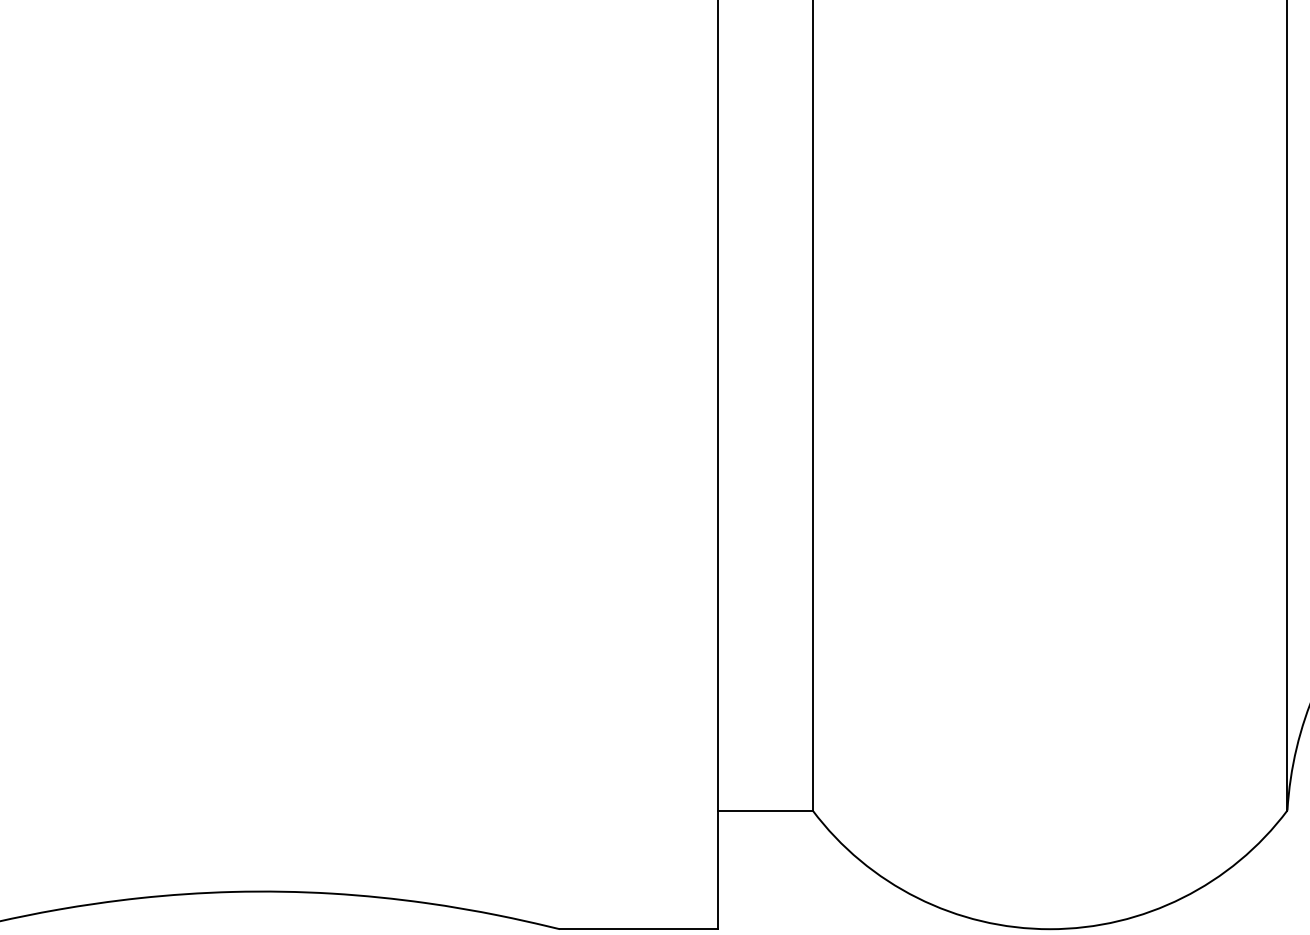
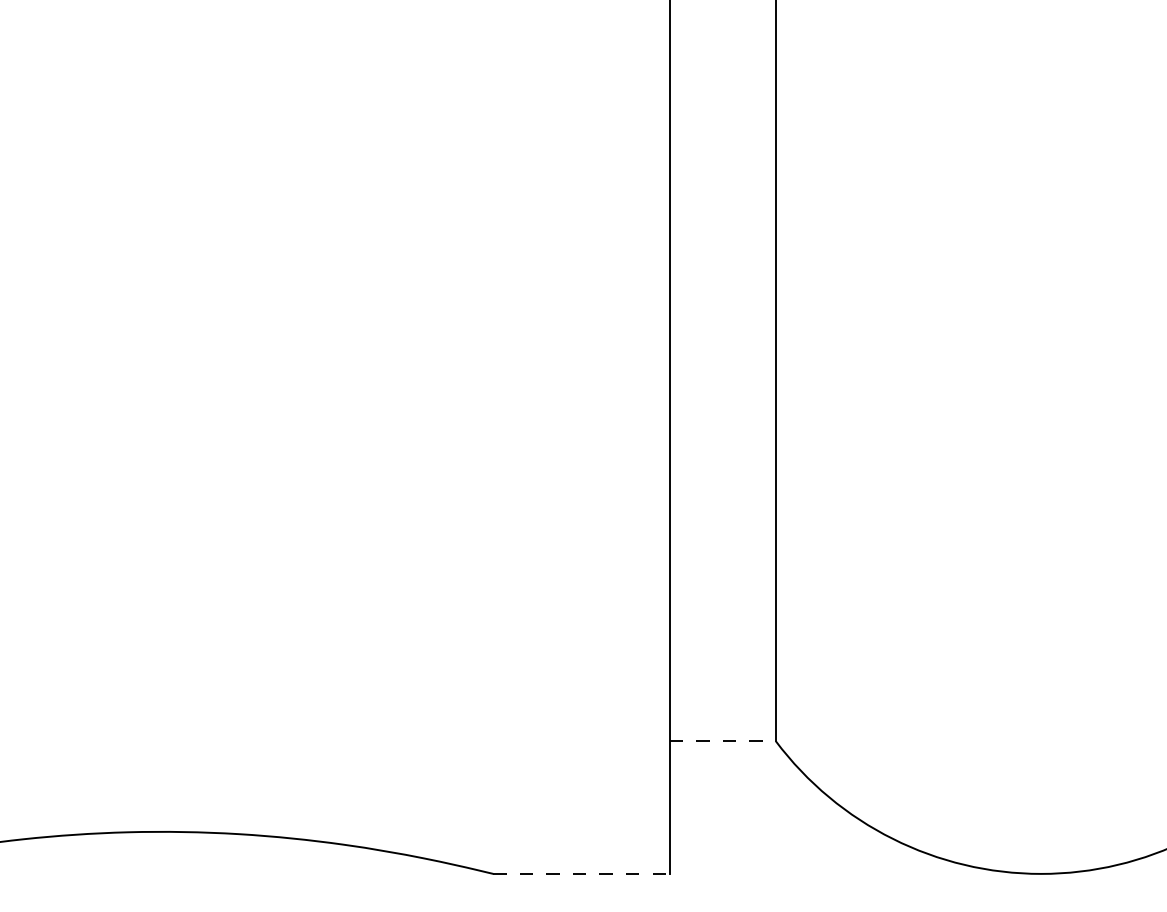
line: (765, 810) -> (723, 741), solid -> dashed
line: (638, 929) -> (581, 874), solid -> dashed

